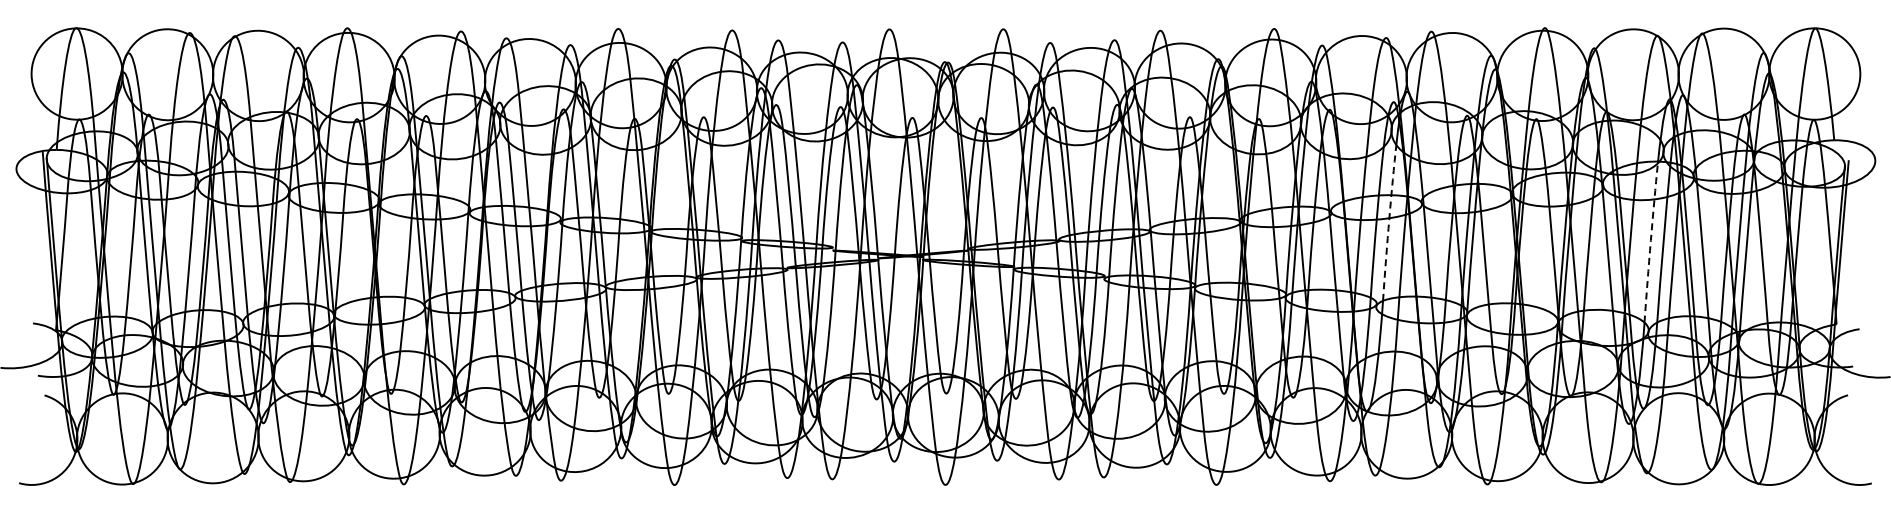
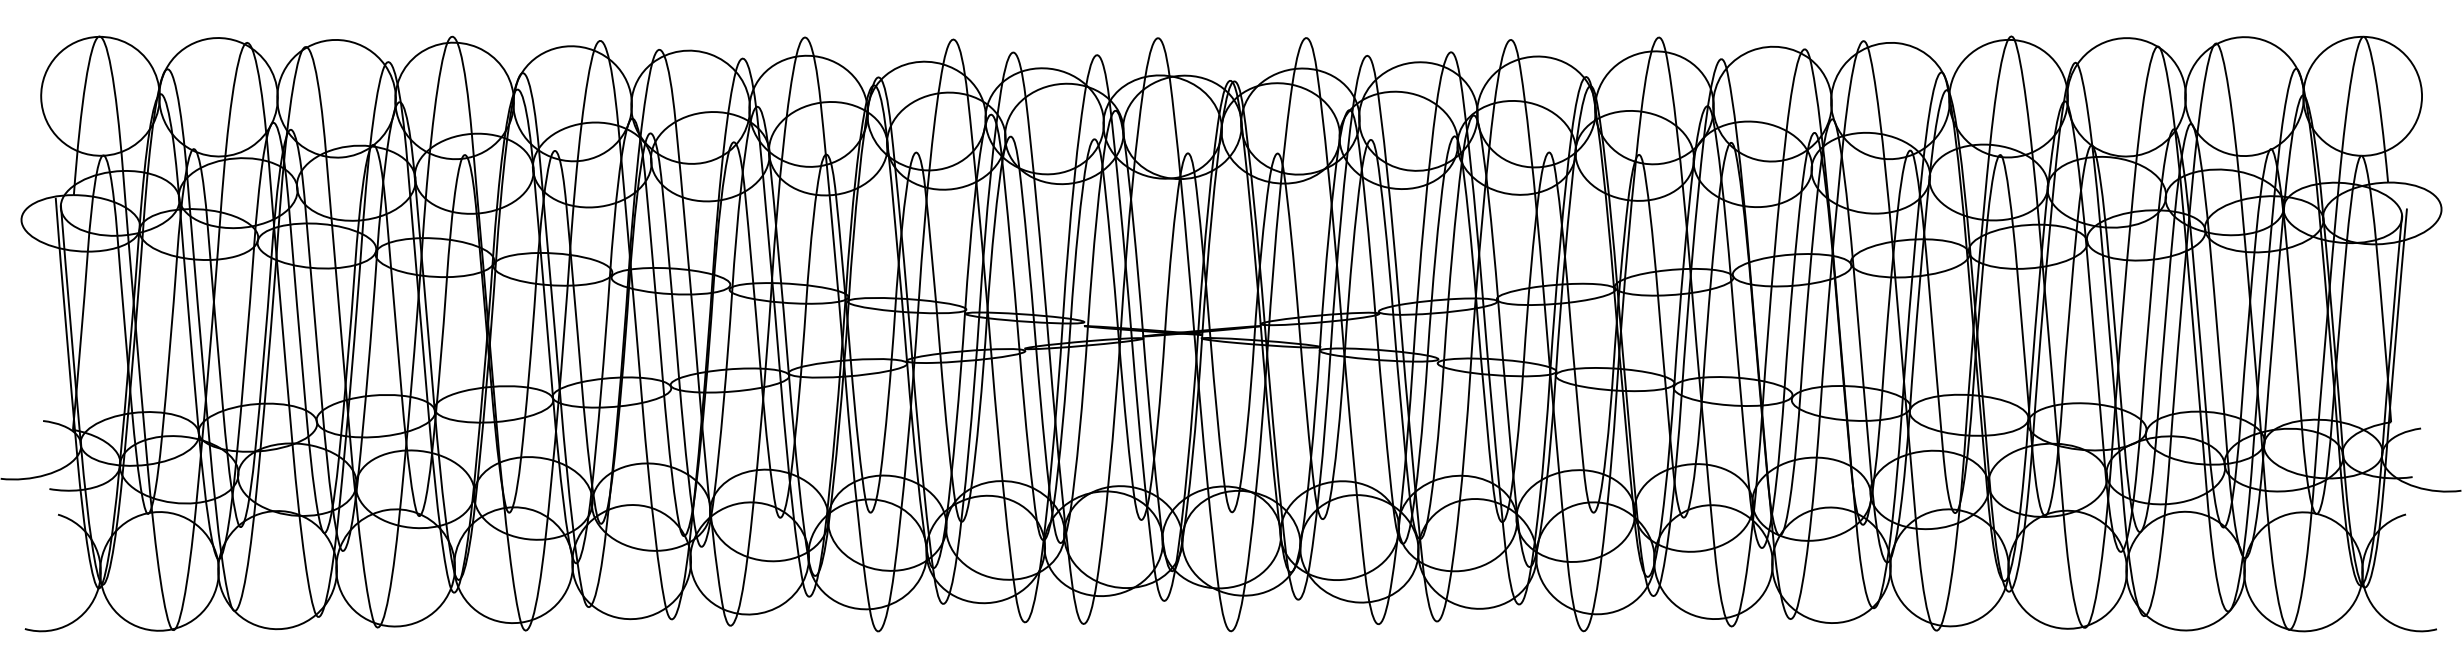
arc: (1389, 221) -> (1809, 288), dashed -> solid
arc: (1650, 241) -> (2148, 314), dashed -> solid

